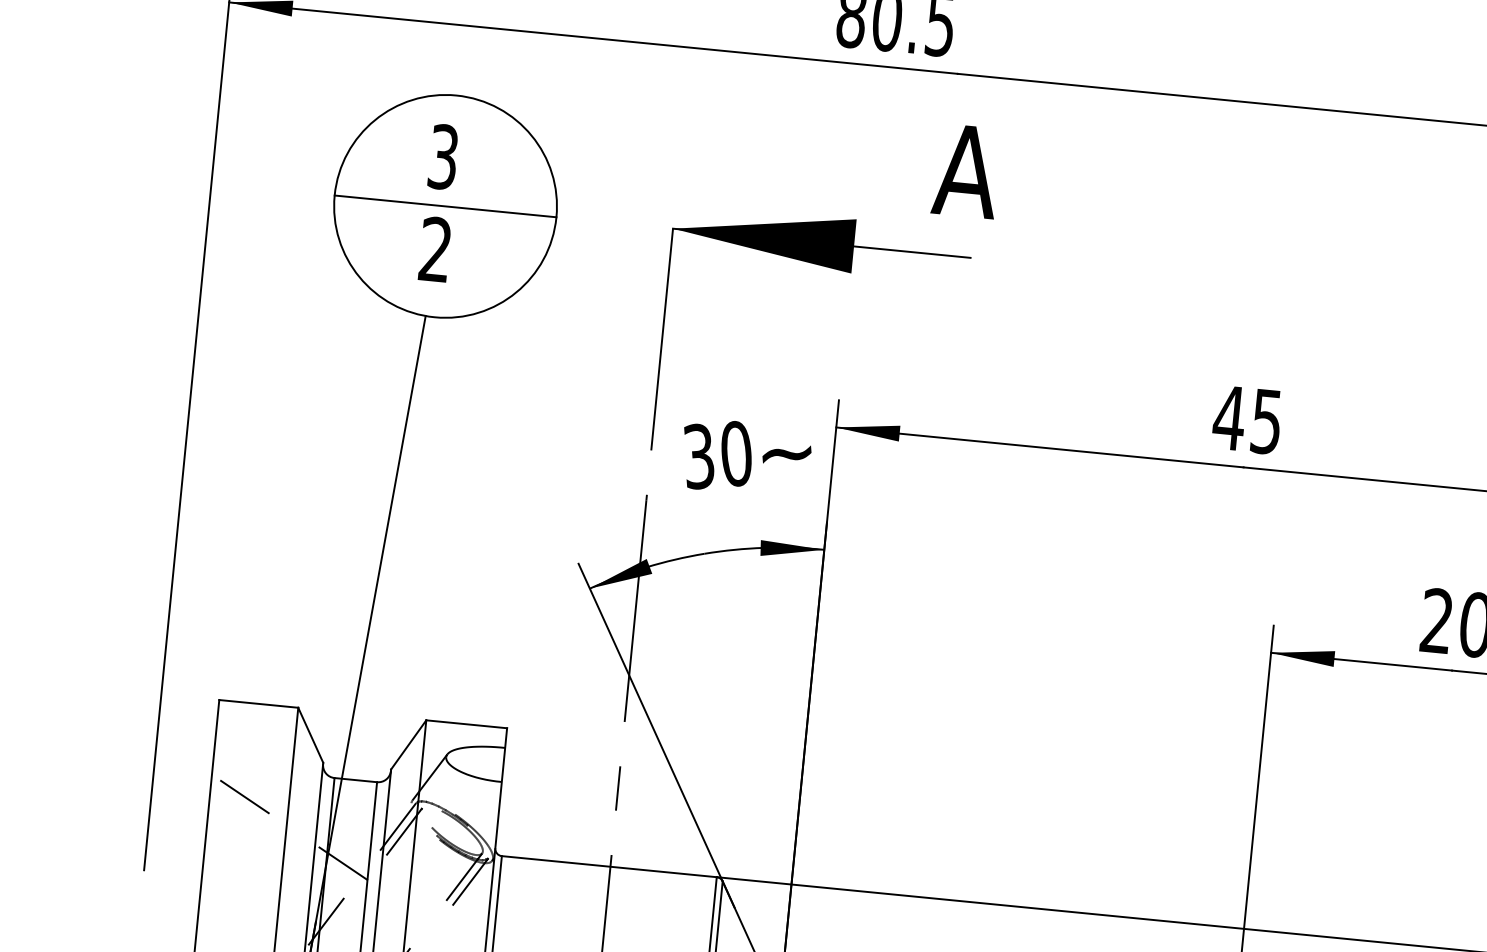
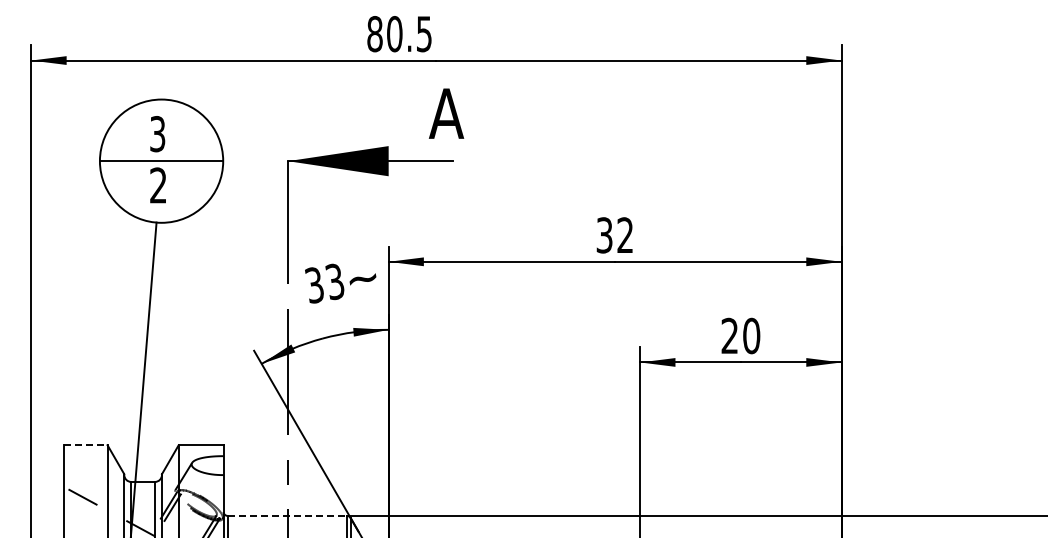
text: (1247, 419) -> (614, 235), 45 -> 32
text: (735, 453) -> (334, 281), 30 -> 33
line: (258, 704) -> (85, 445), solid -> dashed
line: (609, 865) -> (287, 515), solid -> dashed

